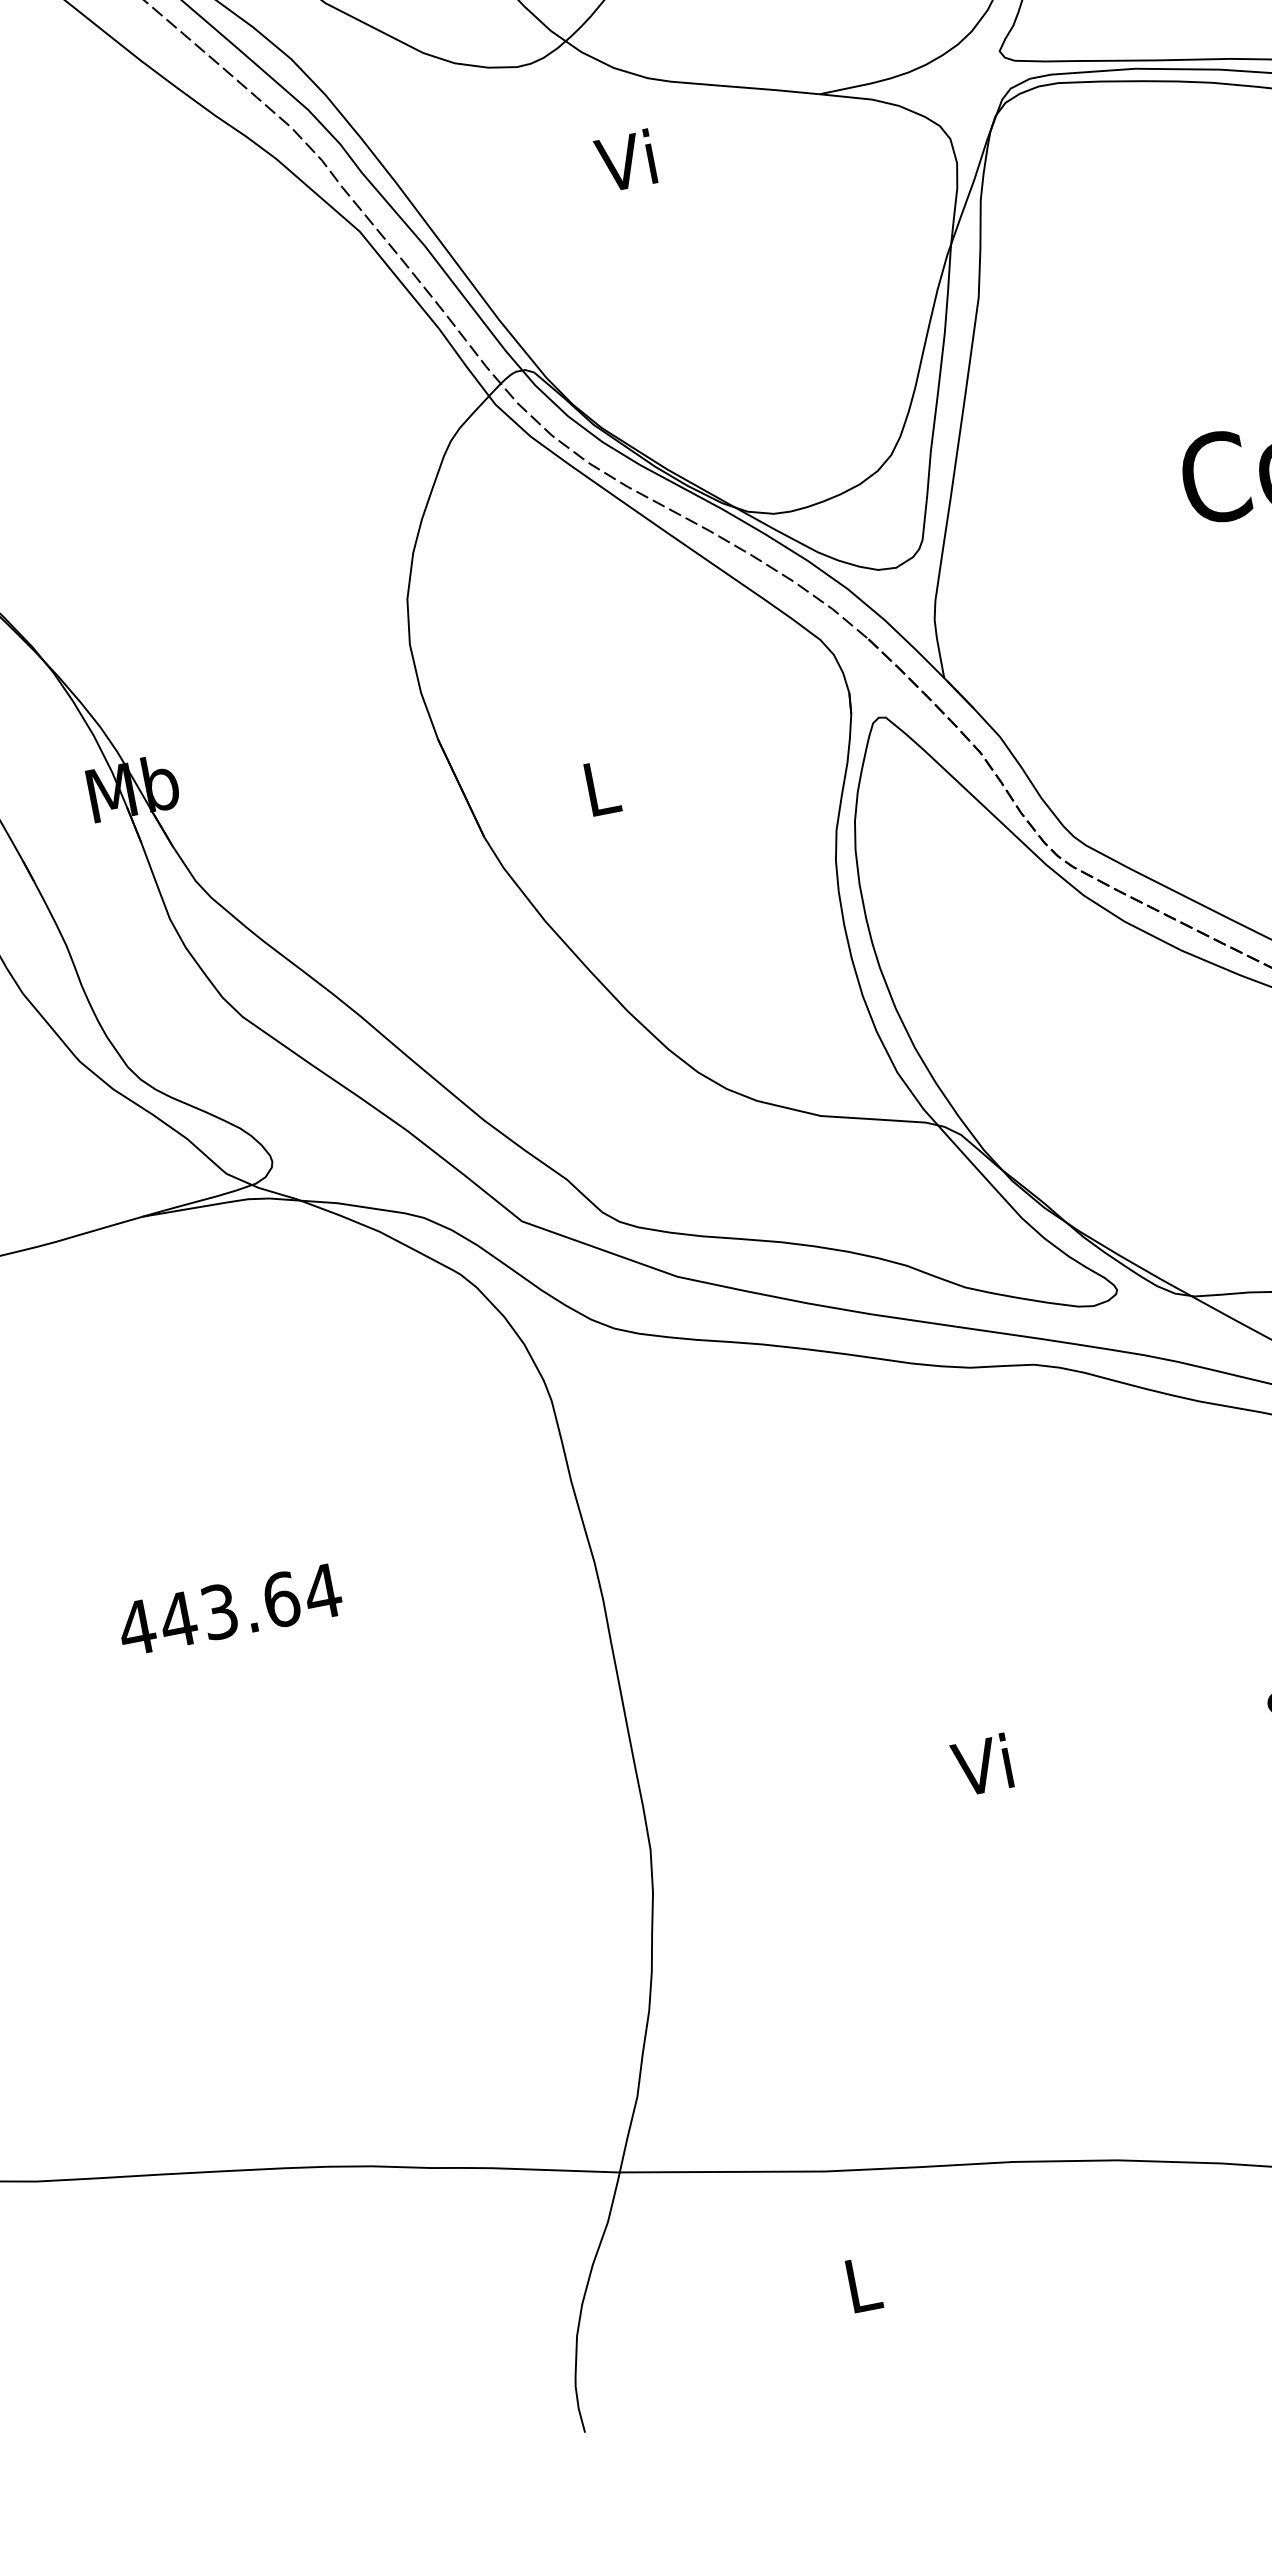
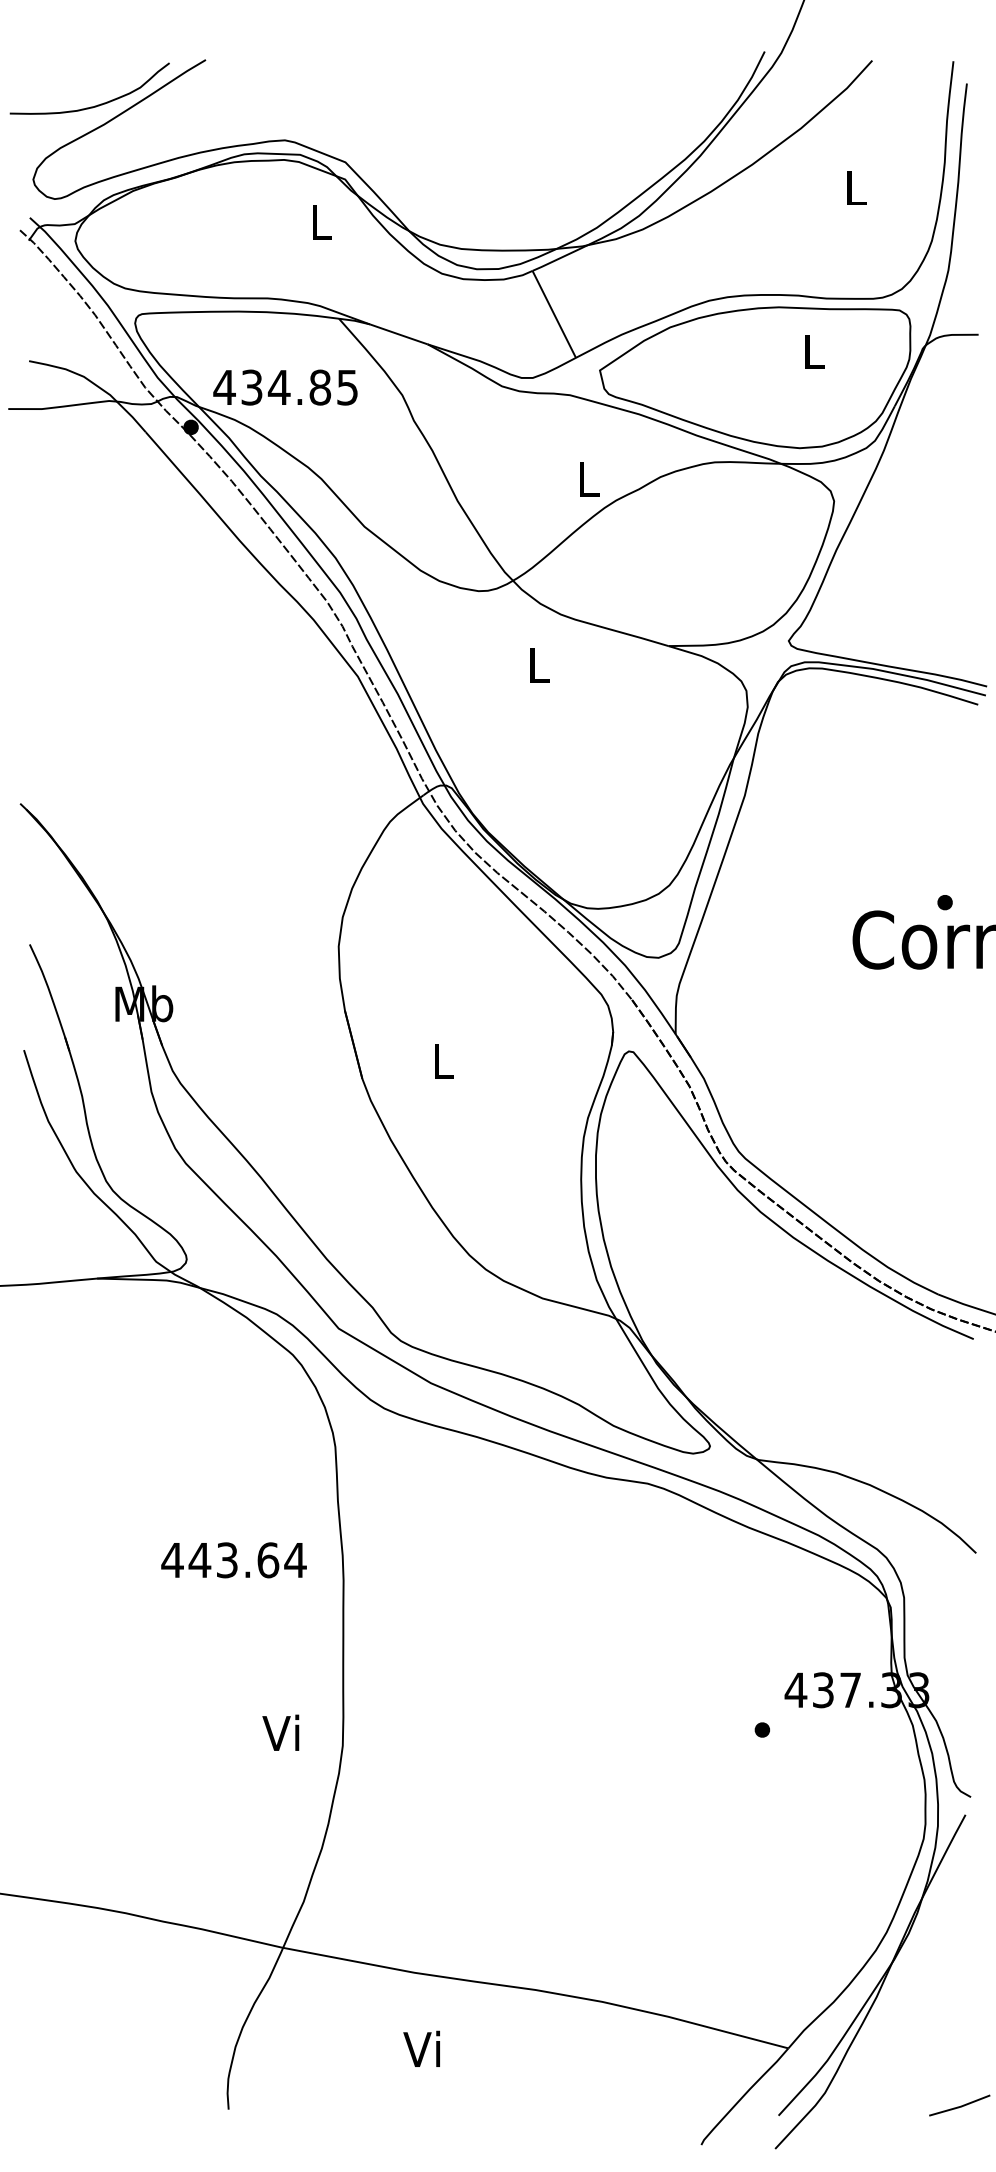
text: (625, 160) -> (536, 664), Vi -> L
text: (229, 1610) -> (233, 1560), moved
text: (981, 1764) -> (280, 1732), moved
text: (858, 2283) -> (421, 2048), L -> Vi

